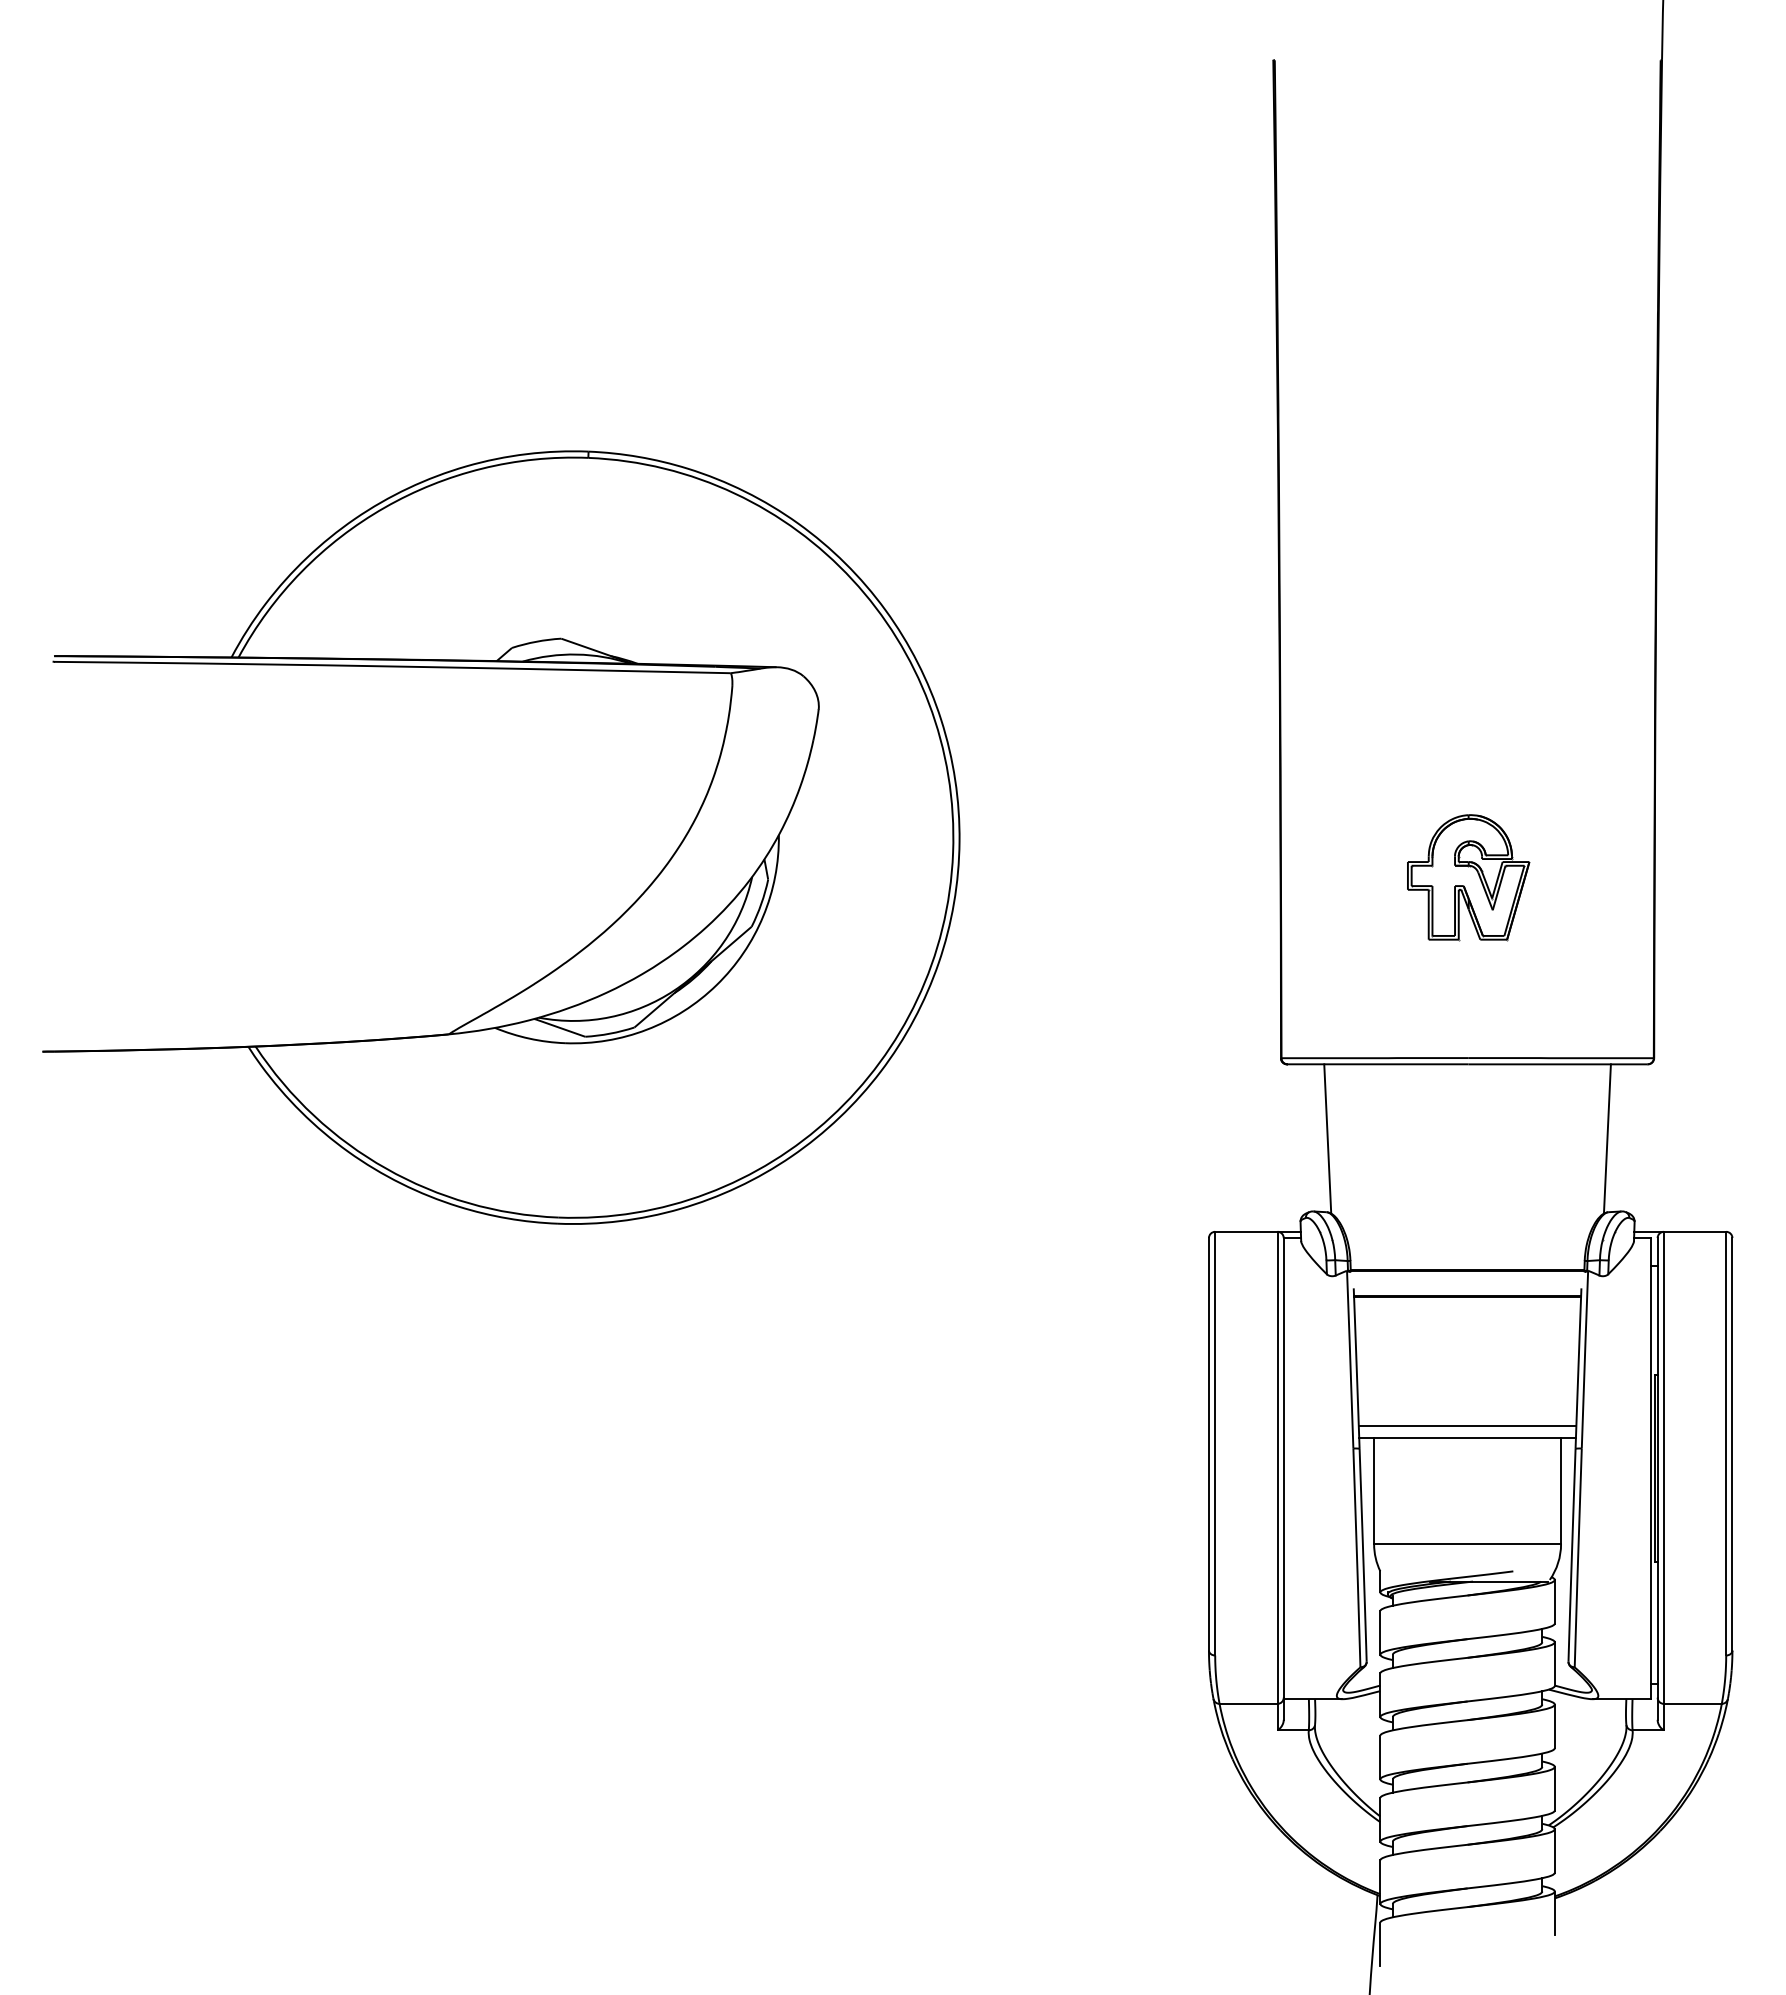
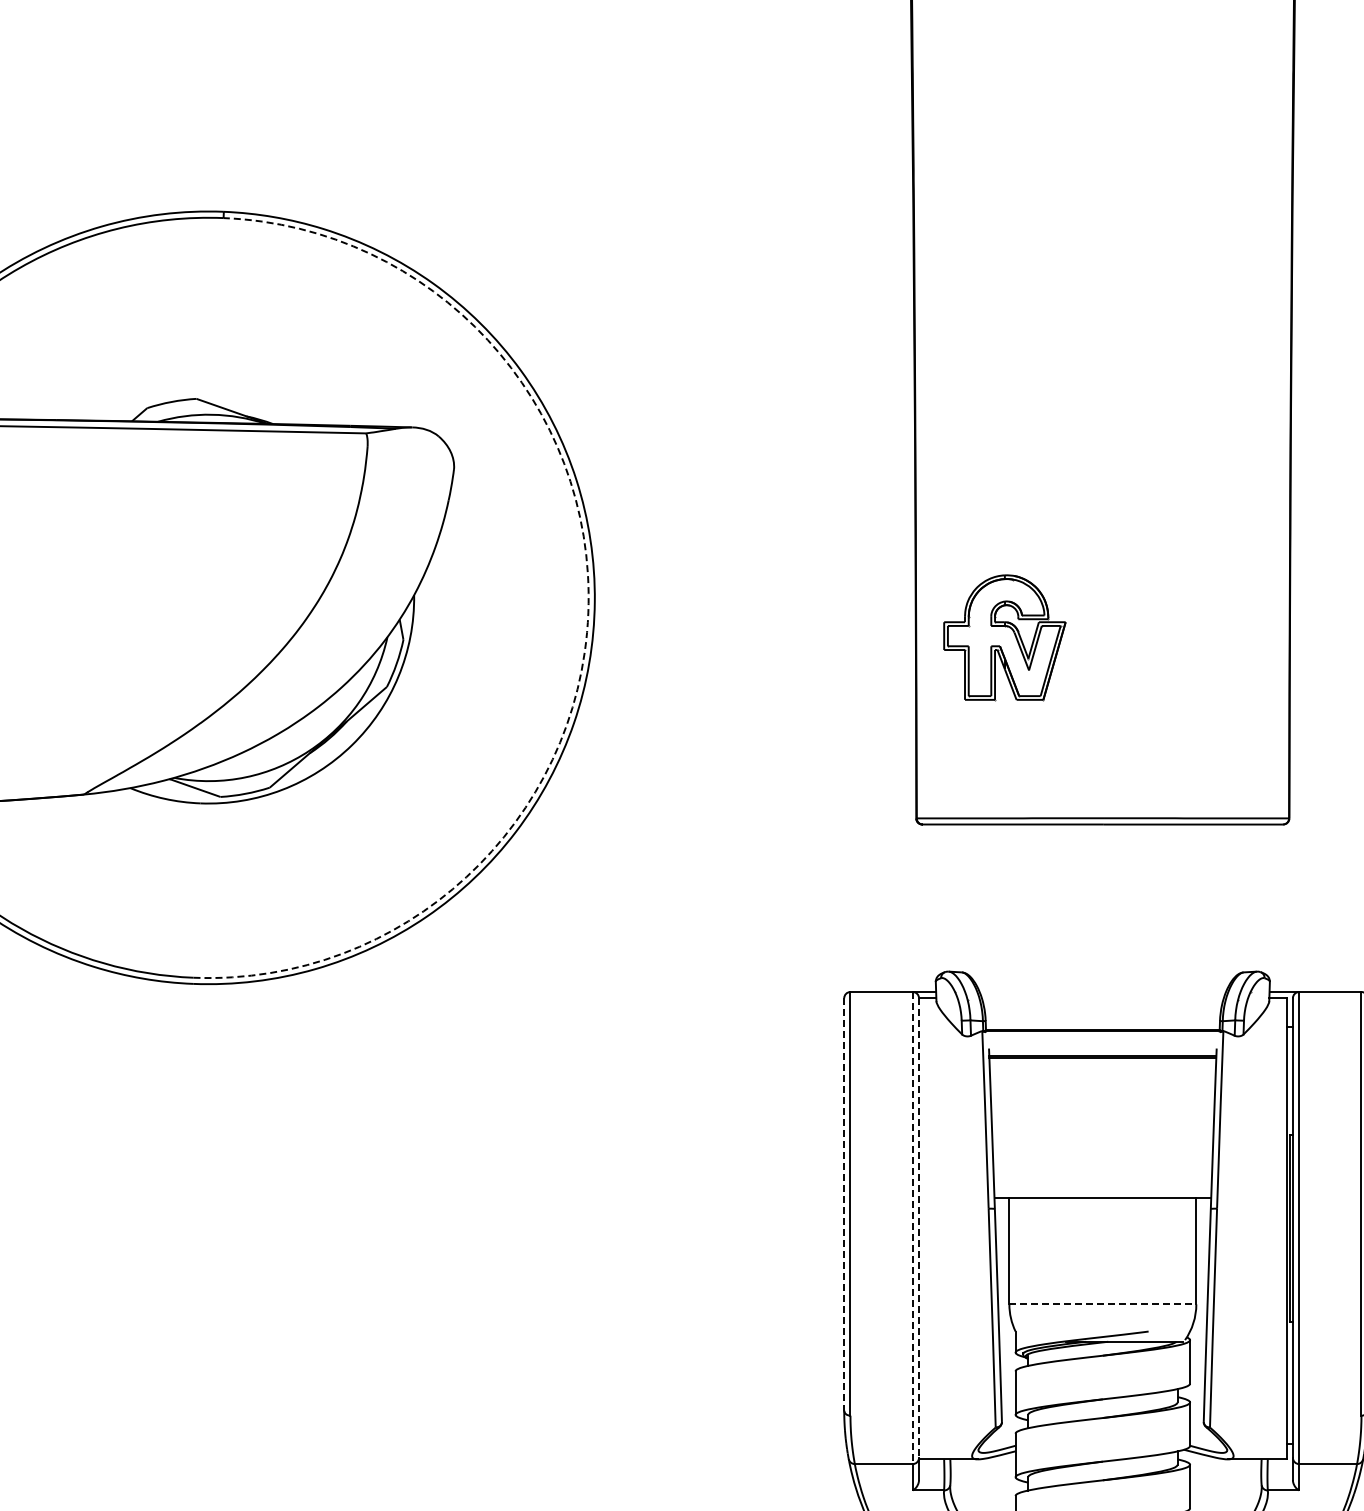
arc: (953, 852) -> (588, 612), solid -> dashed
part: (1468, 877) -> (1004, 637), moved
line: (1327, 1138) -> (962, 898), removed
line: (1606, 1138) -> (1241, 898), removed
line: (1467, 1426) -> (1102, 1186), removed
line: (1208, 1444) -> (843, 1204), solid -> dashed
line: (1283, 1467) -> (918, 1227), solid -> dashed
line: (1277, 1468) -> (912, 1228), solid -> dashed
line: (1468, 1544) -> (1103, 1304), solid -> dashed

